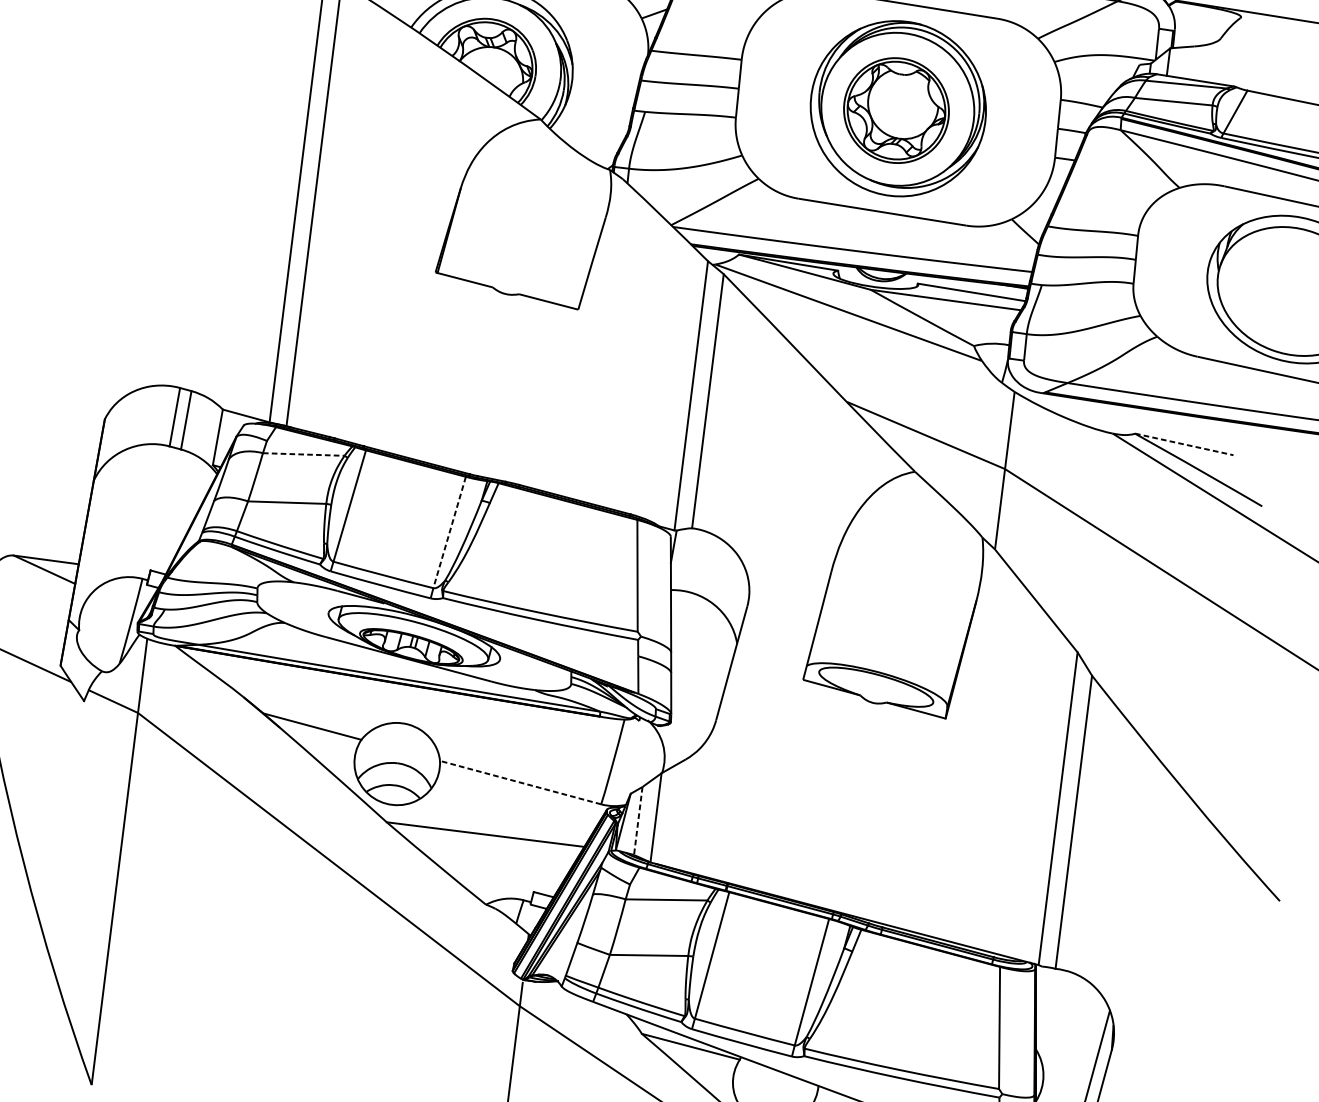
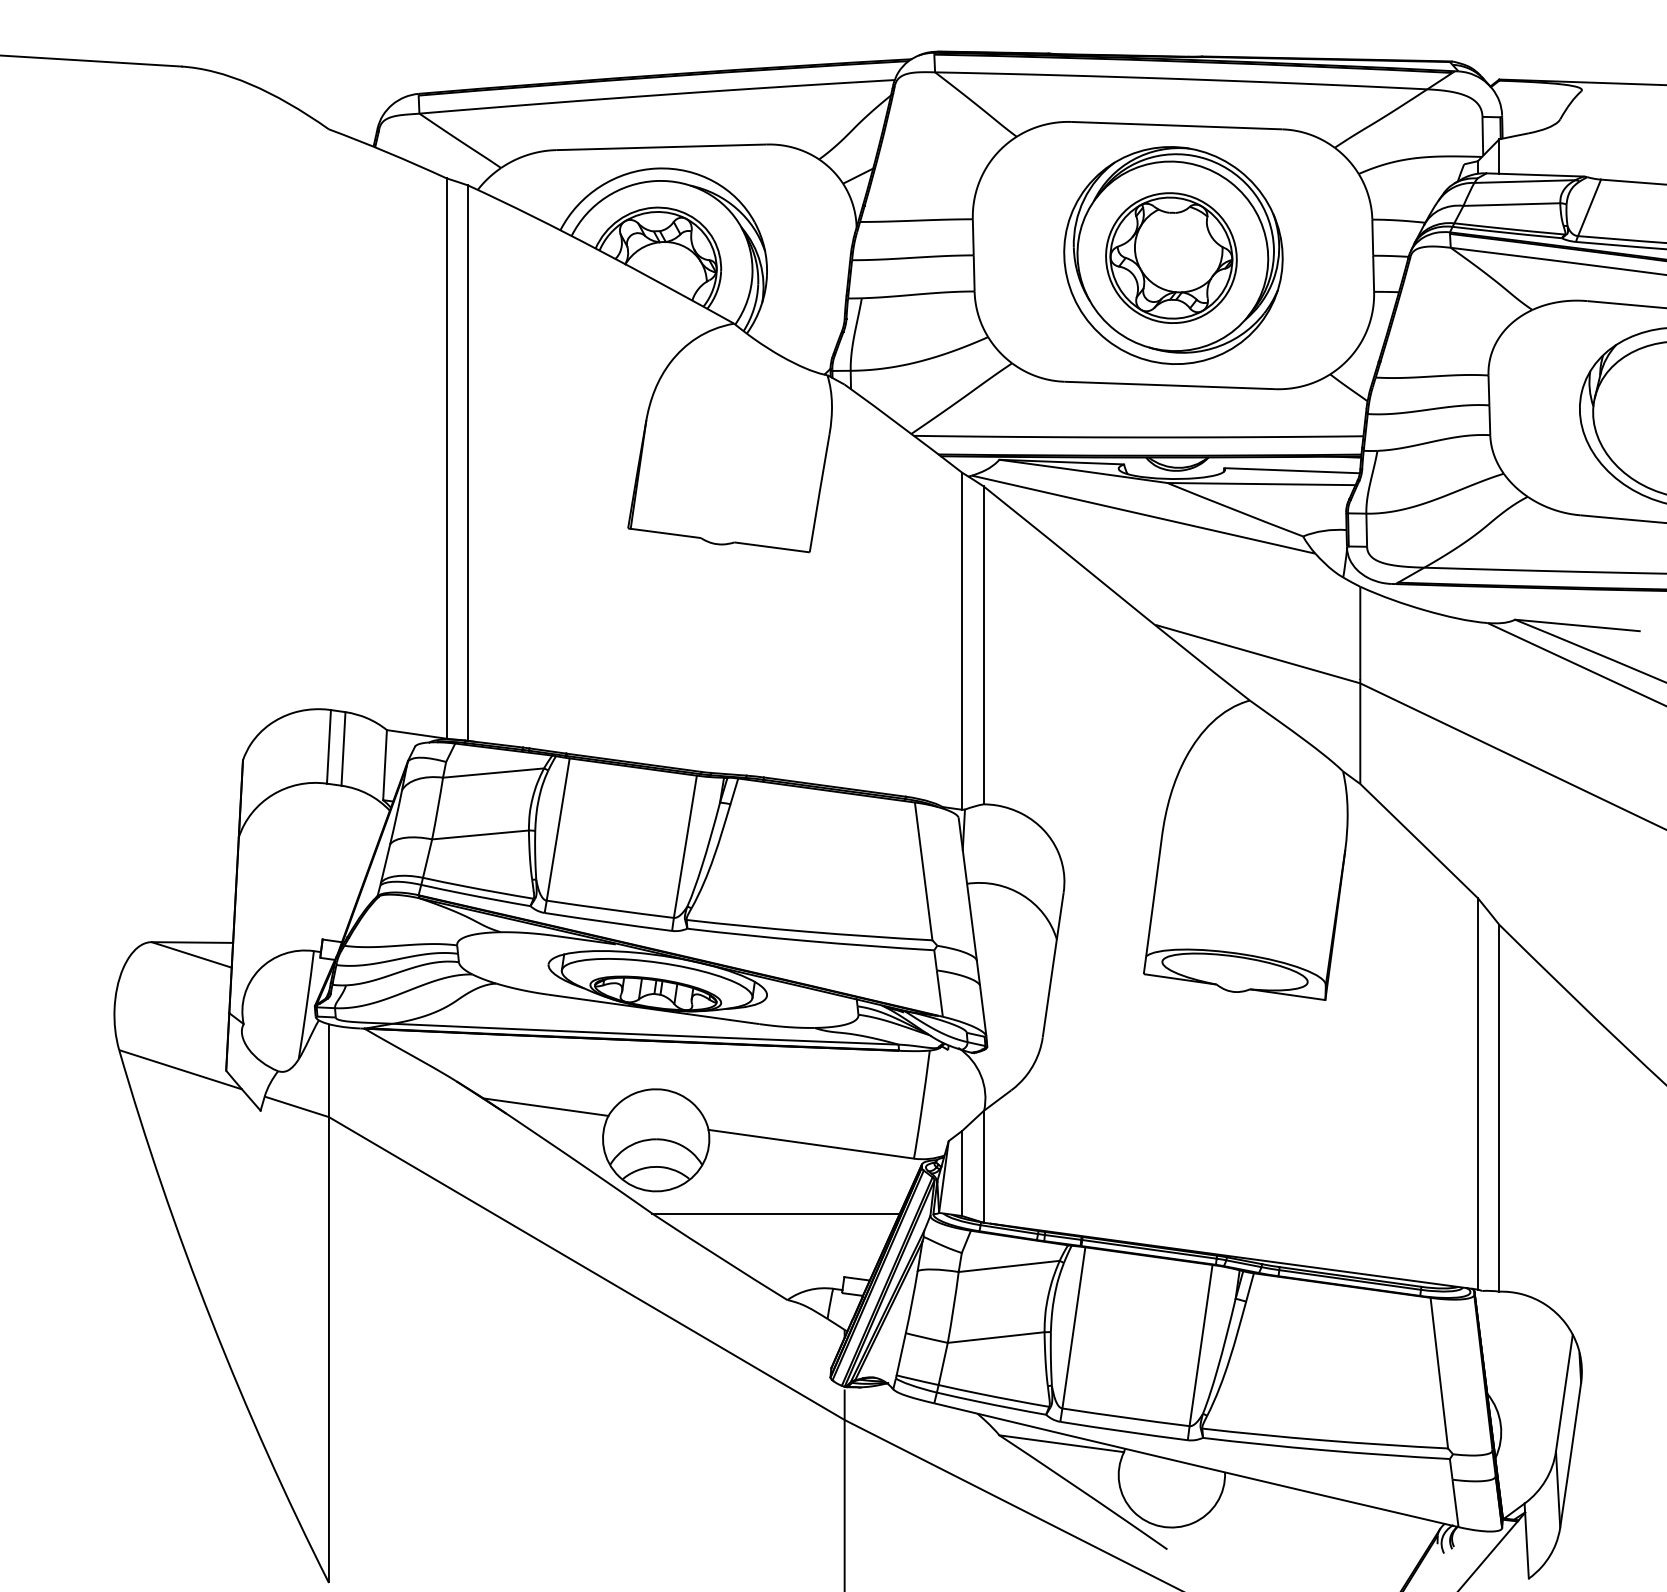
line: (1184, 444) -> (1577, 625), dashed -> solid
line: (303, 454) -> (493, 773), dashed -> solid
line: (449, 533) -> (685, 847), dashed -> solid
line: (520, 782) -> (811, 1144), dashed -> solid
line: (638, 821) -> (962, 1173), dashed -> solid

